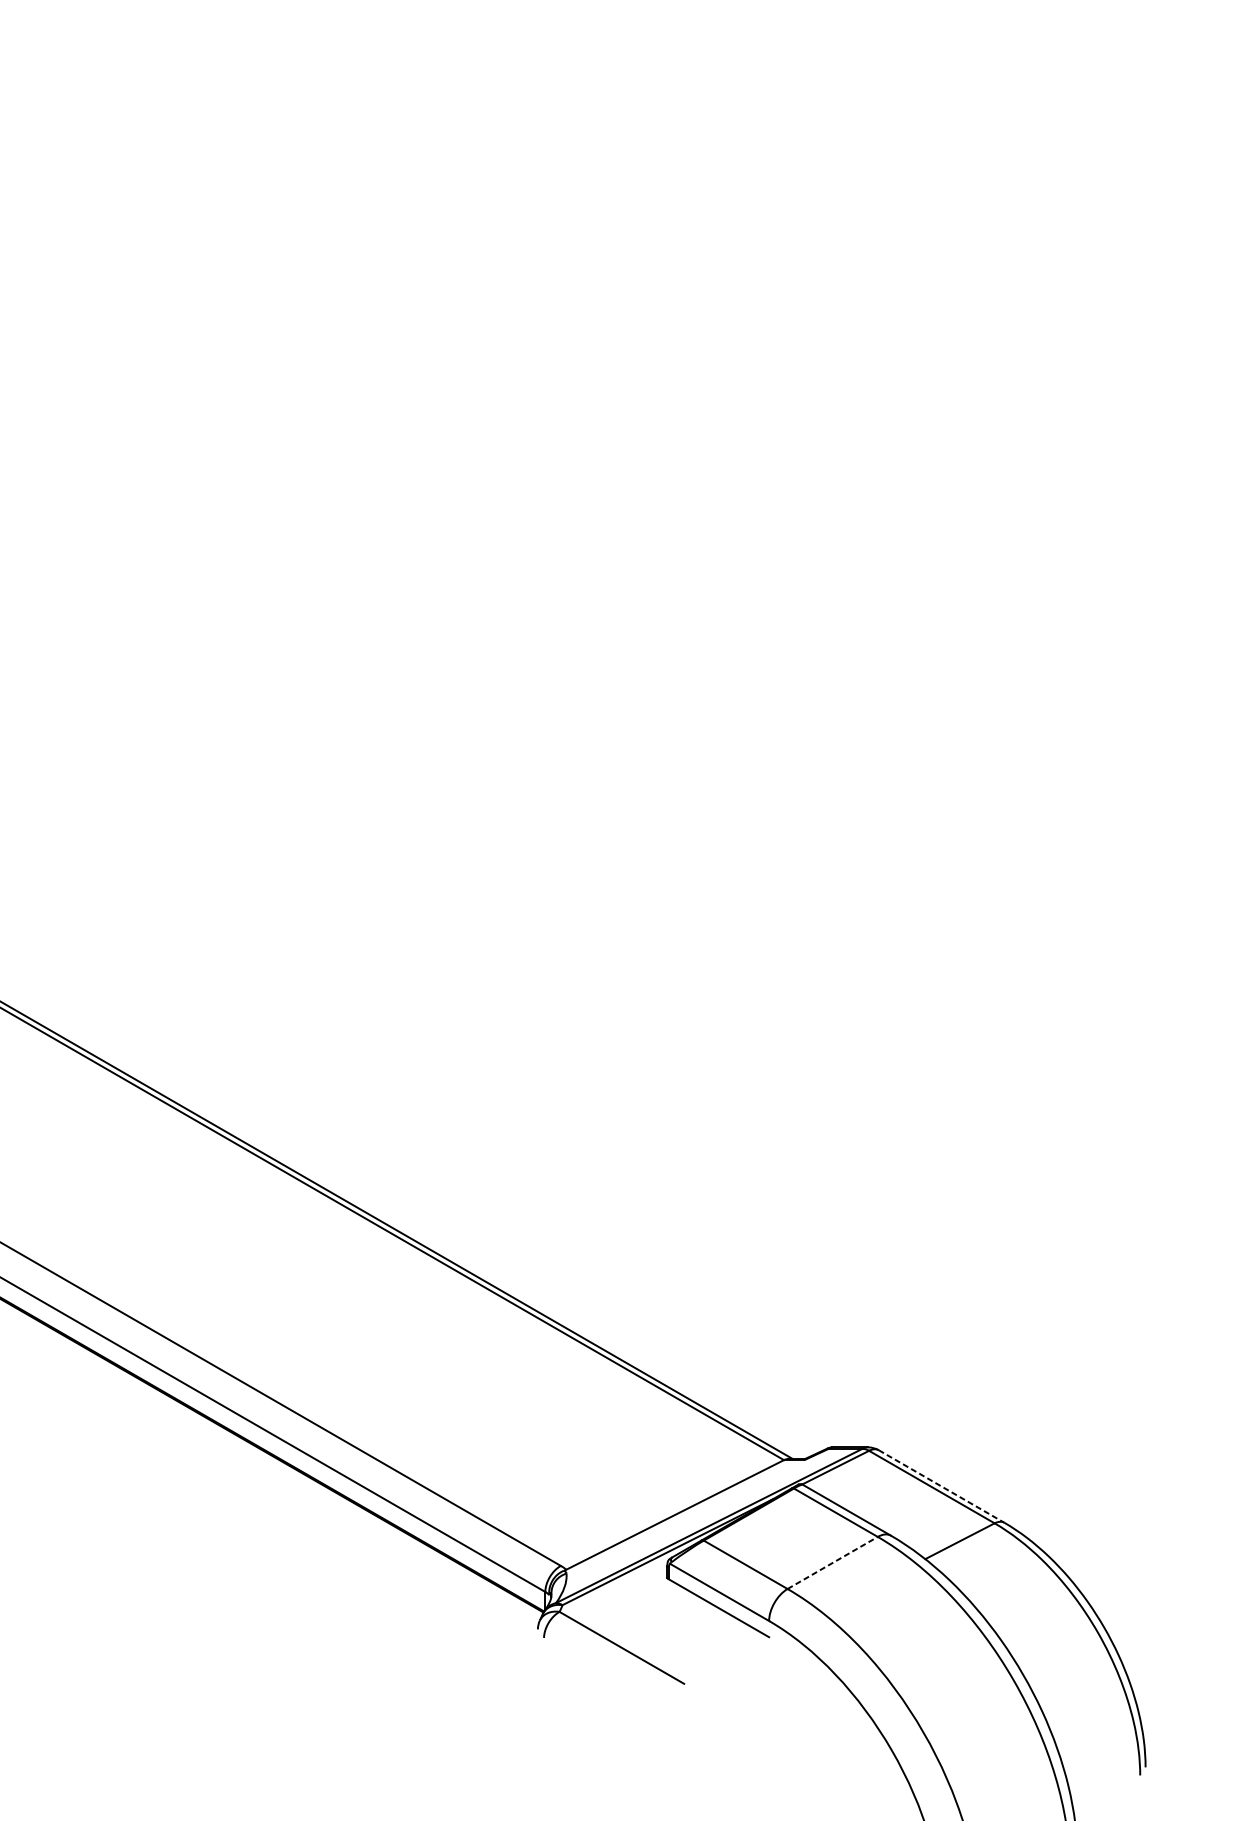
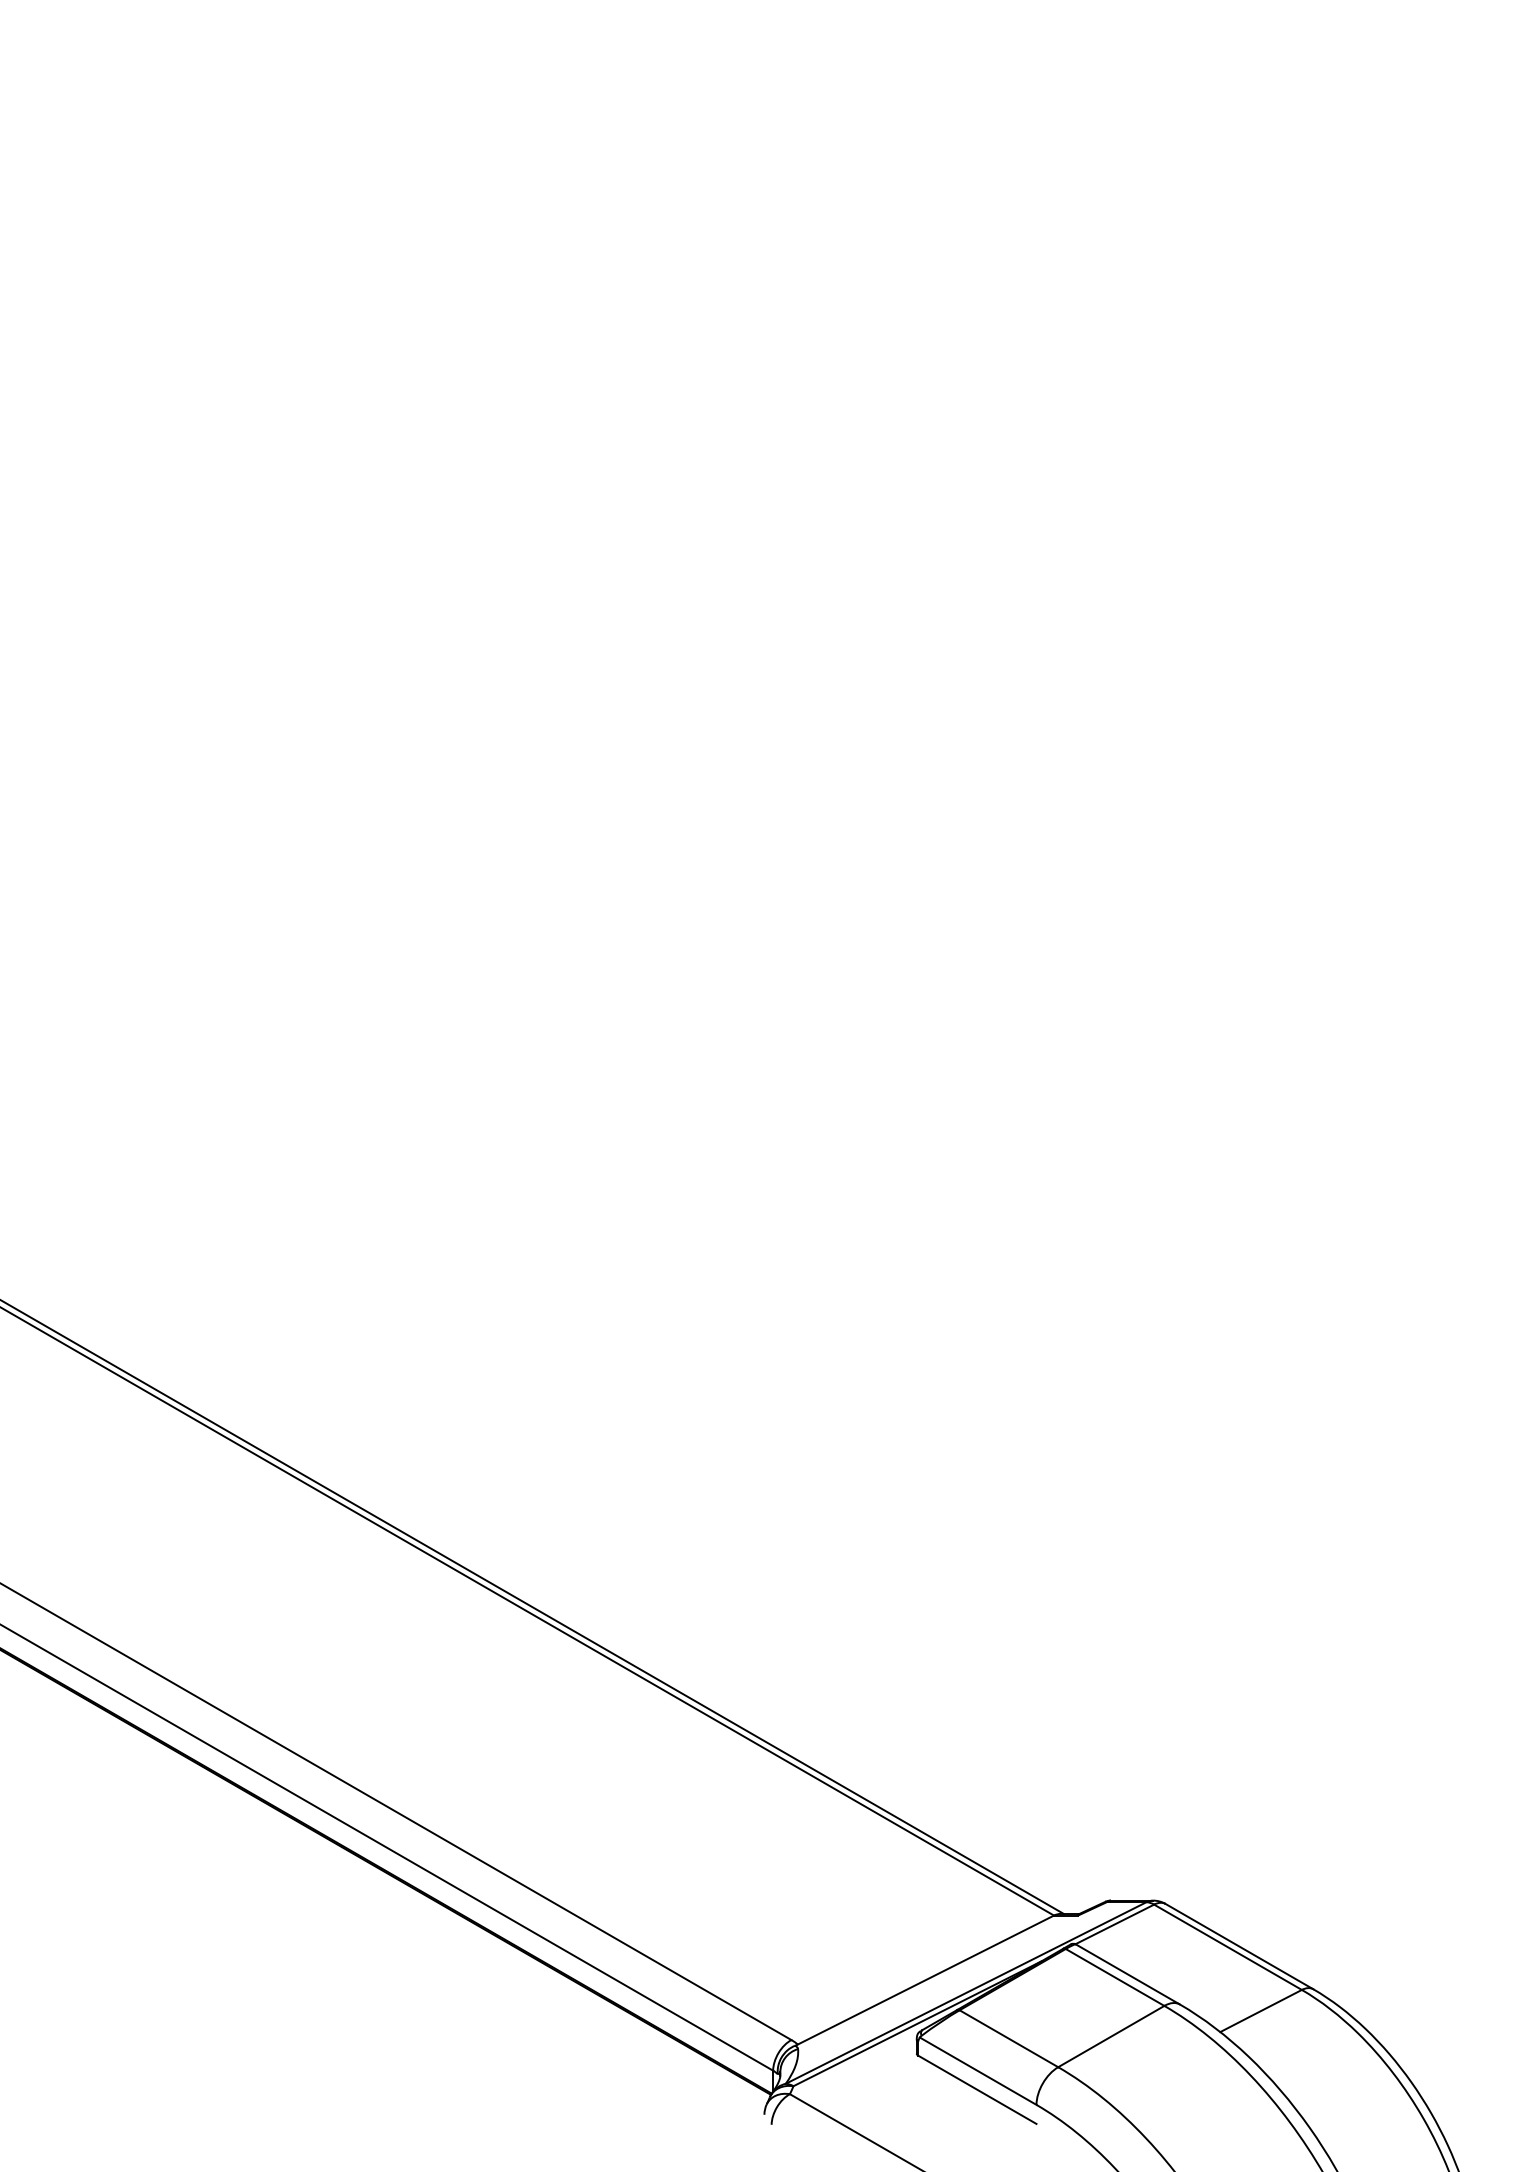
line: (941, 1486) -> (1239, 1946), dashed -> solid
line: (832, 1562) -> (1111, 2036), dashed -> solid

